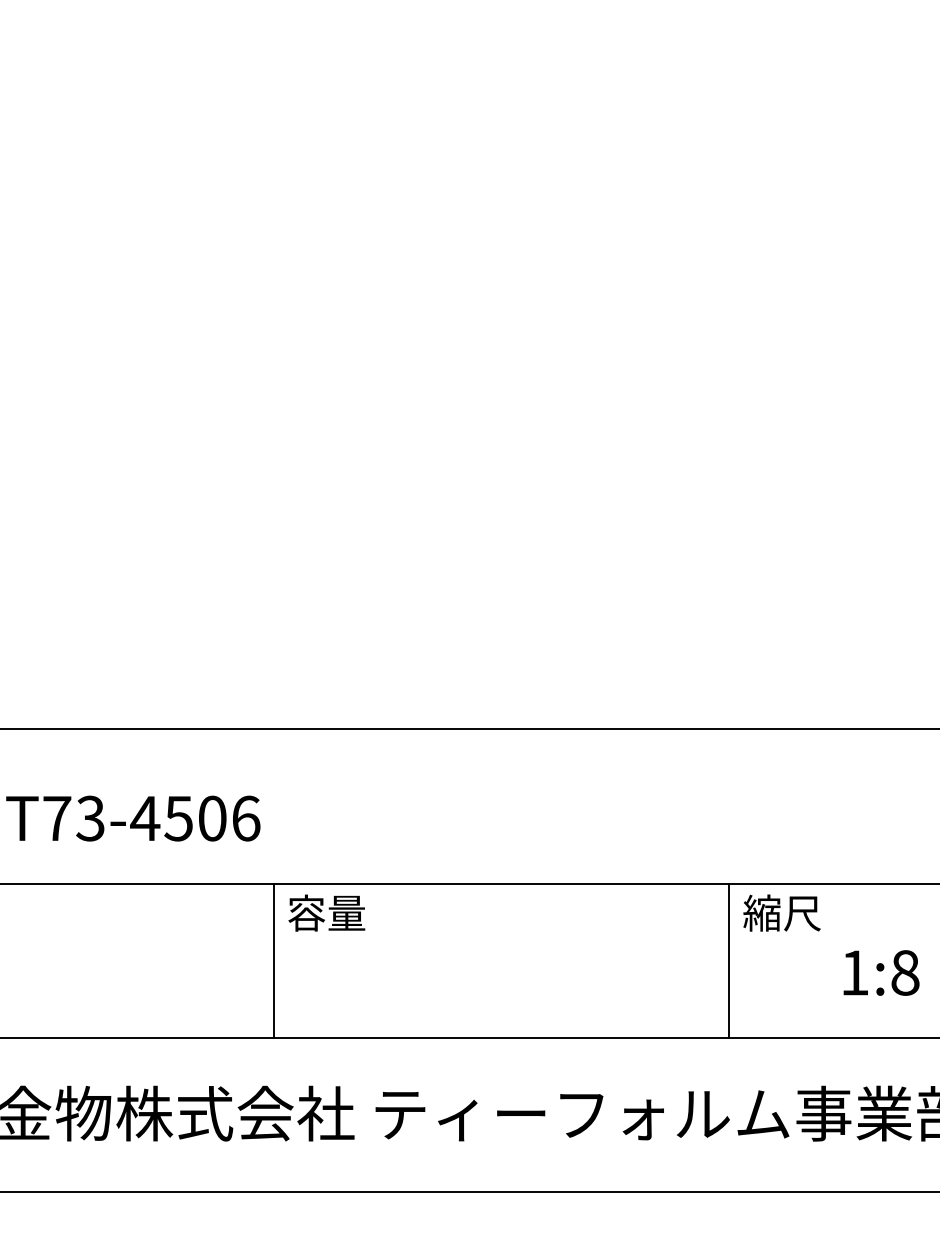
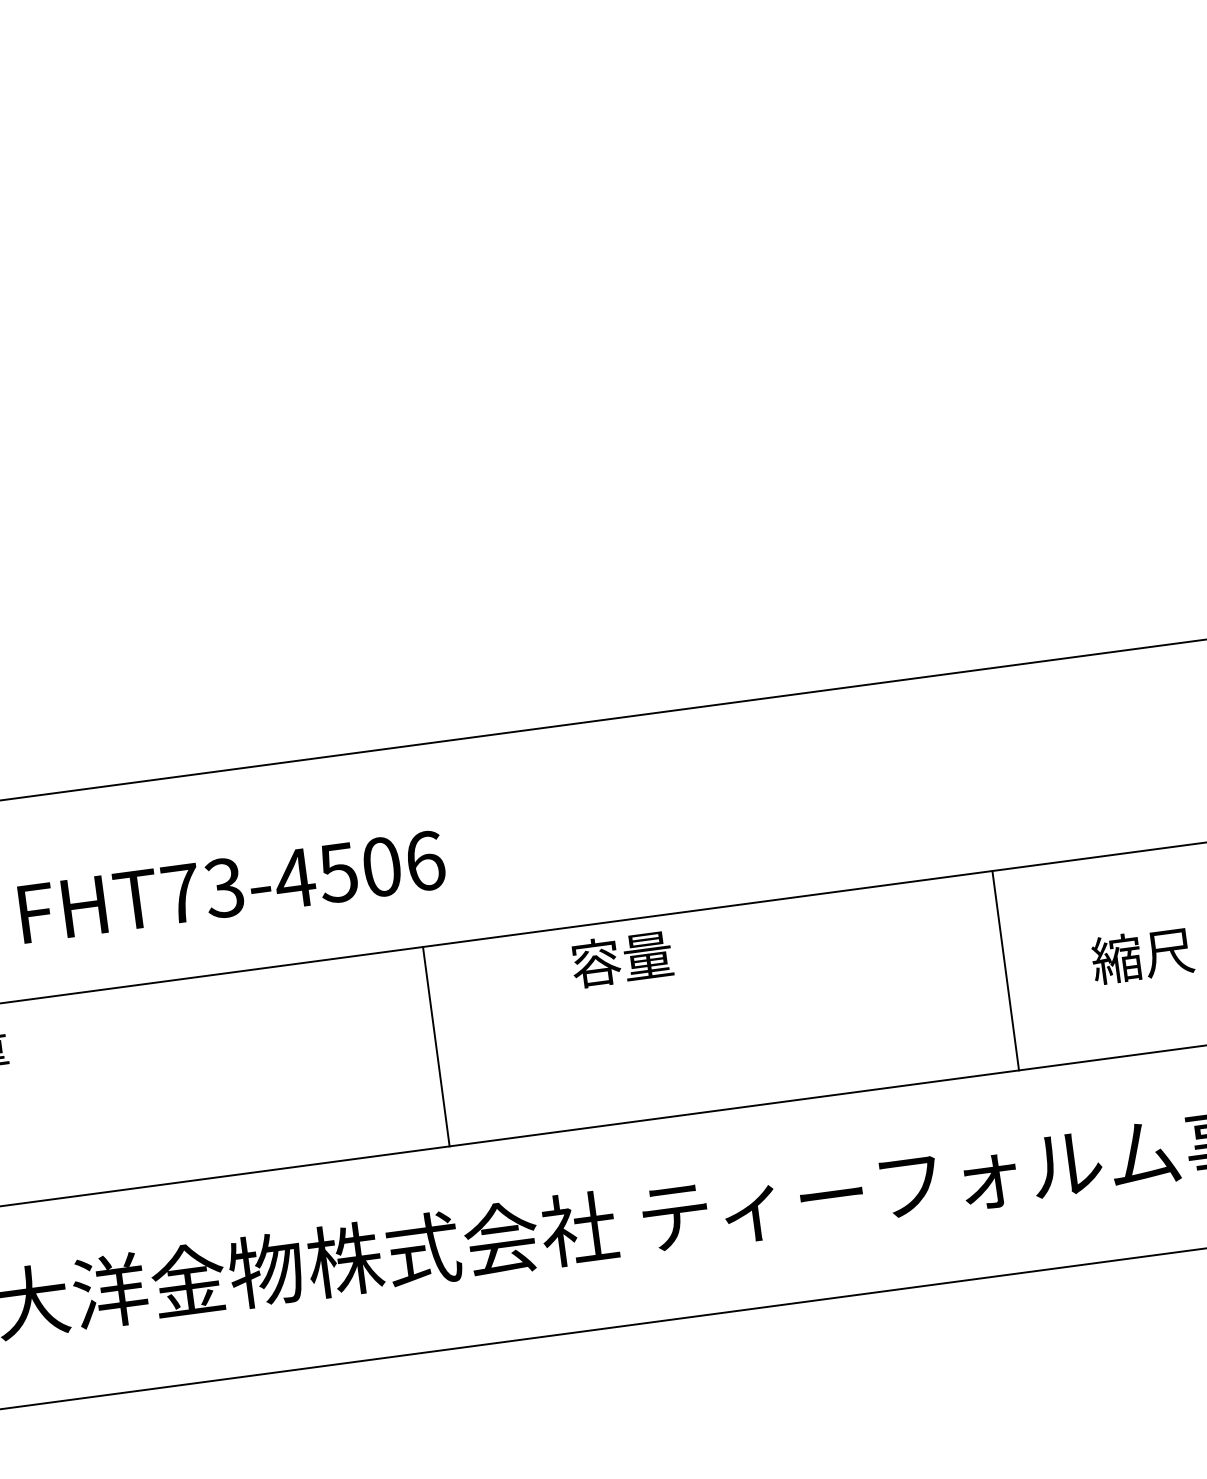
text: (326, 912) -> (621, 958), moved
text: (781, 912) -> (1141, 954), moved
line: (273, 960) -> (436, 1046), moved
line: (729, 960) -> (1005, 970), moved

